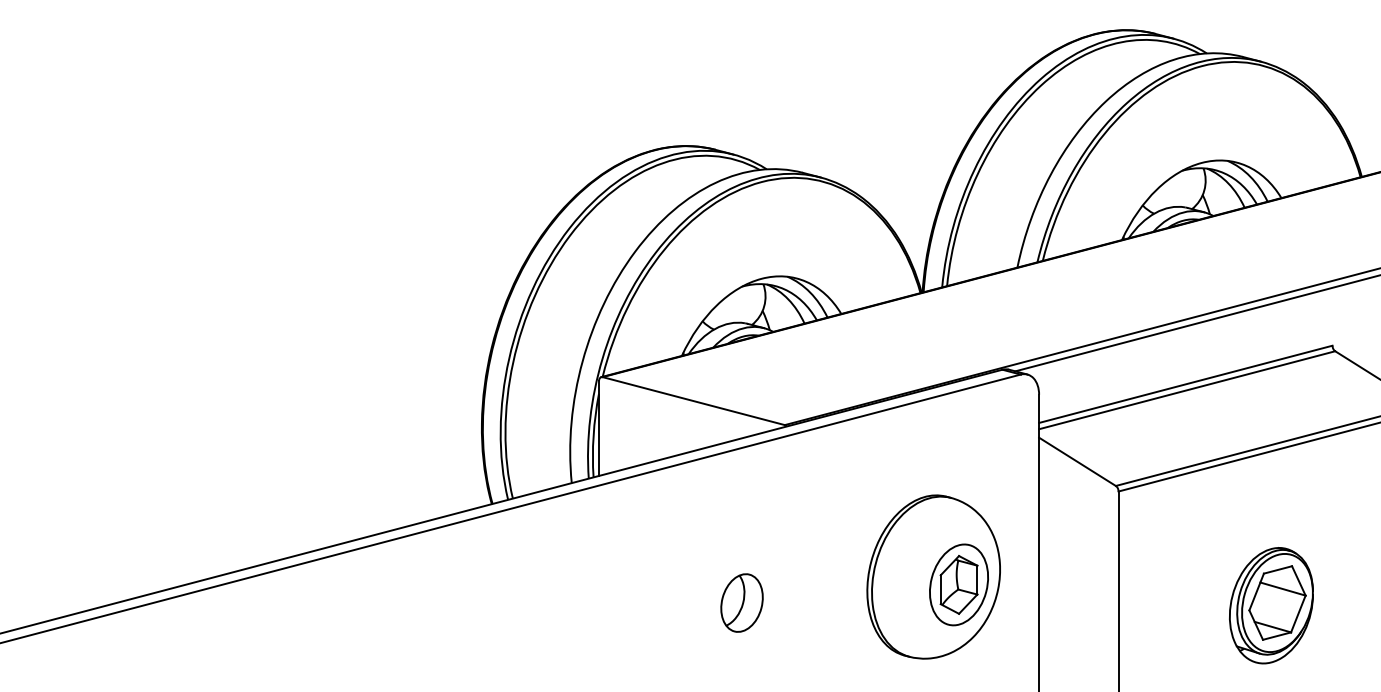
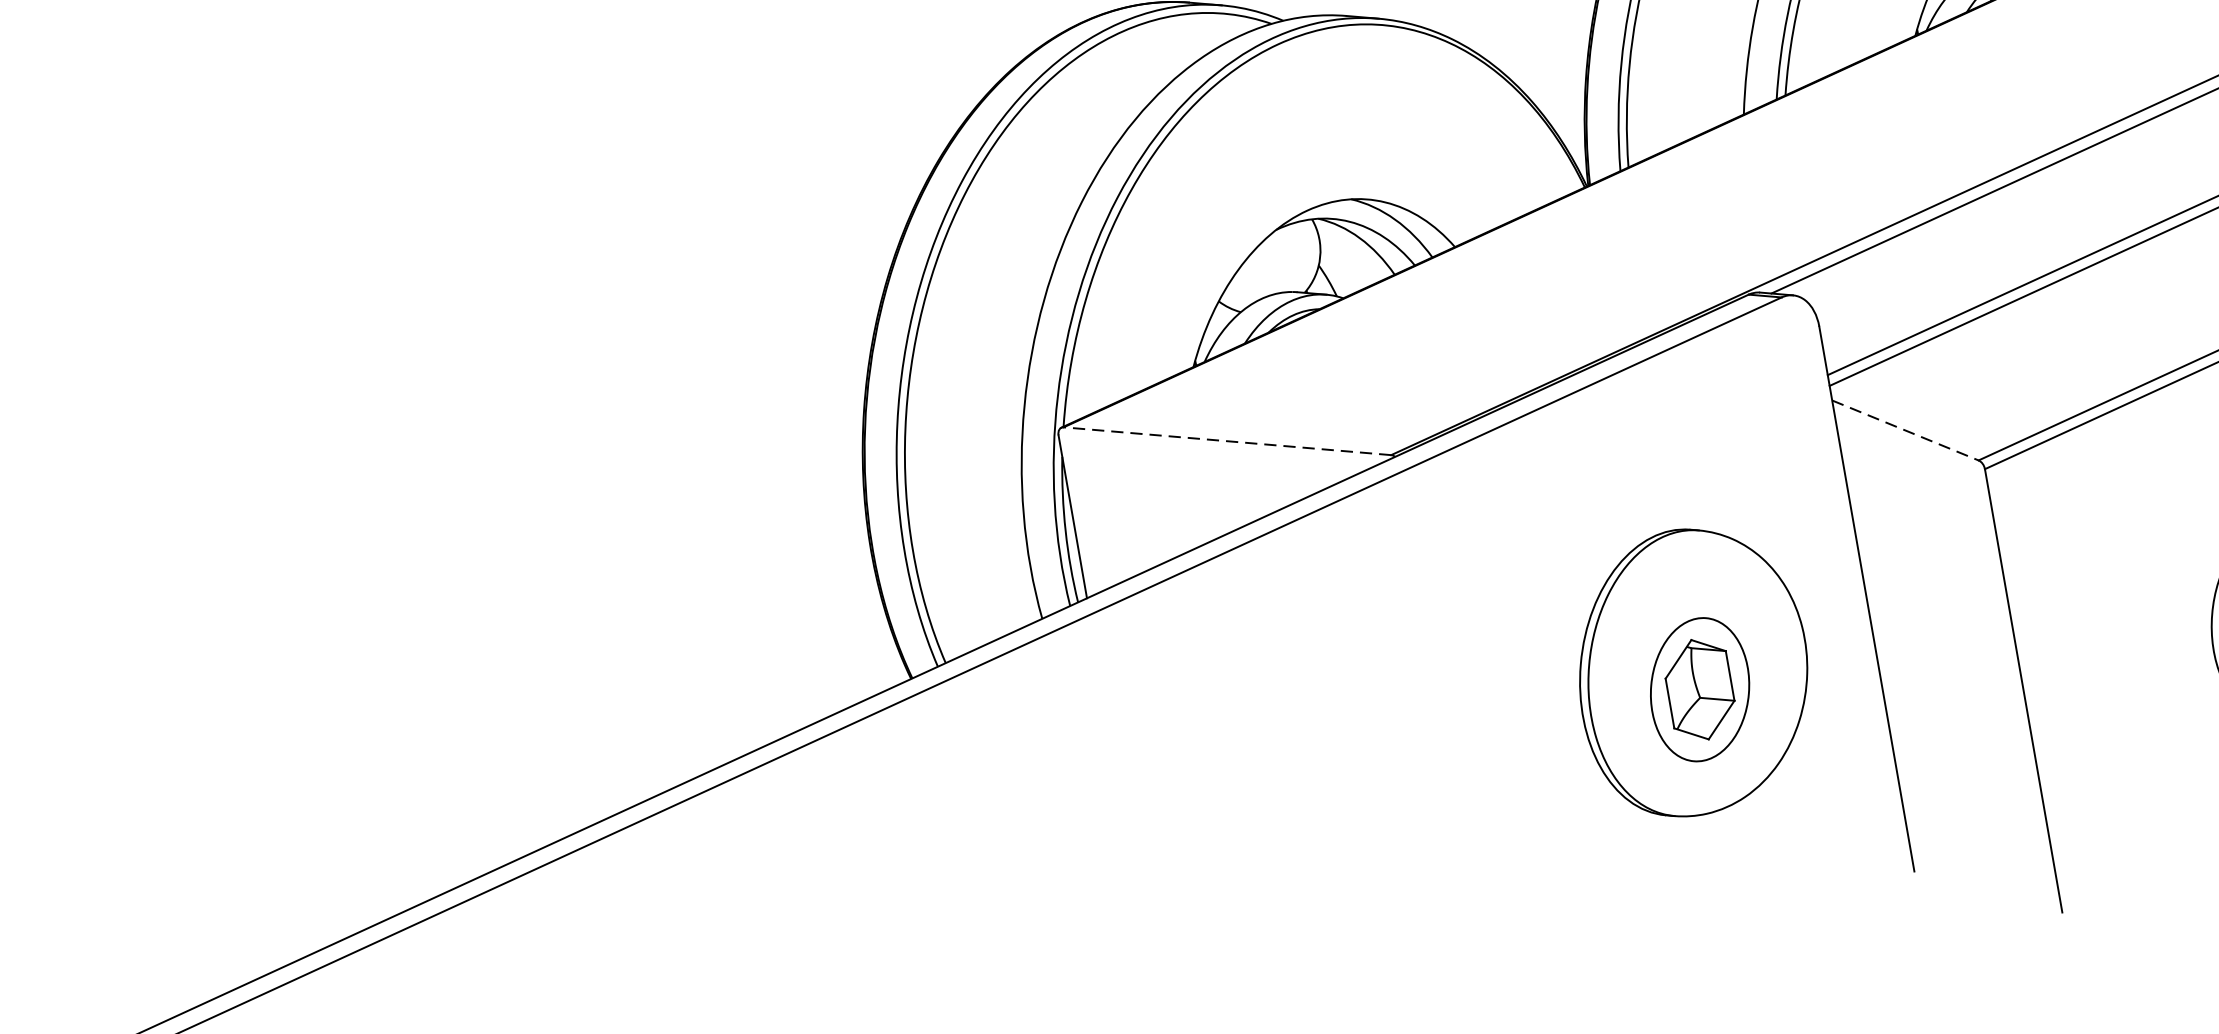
line: (693, 400) -> (1226, 440), solid -> dashed
line: (1077, 462) -> (1905, 431), solid -> dashed
part: (958, 584) -> (1698, 689), moved
part: (741, 602) -> (1369, 773), removed

